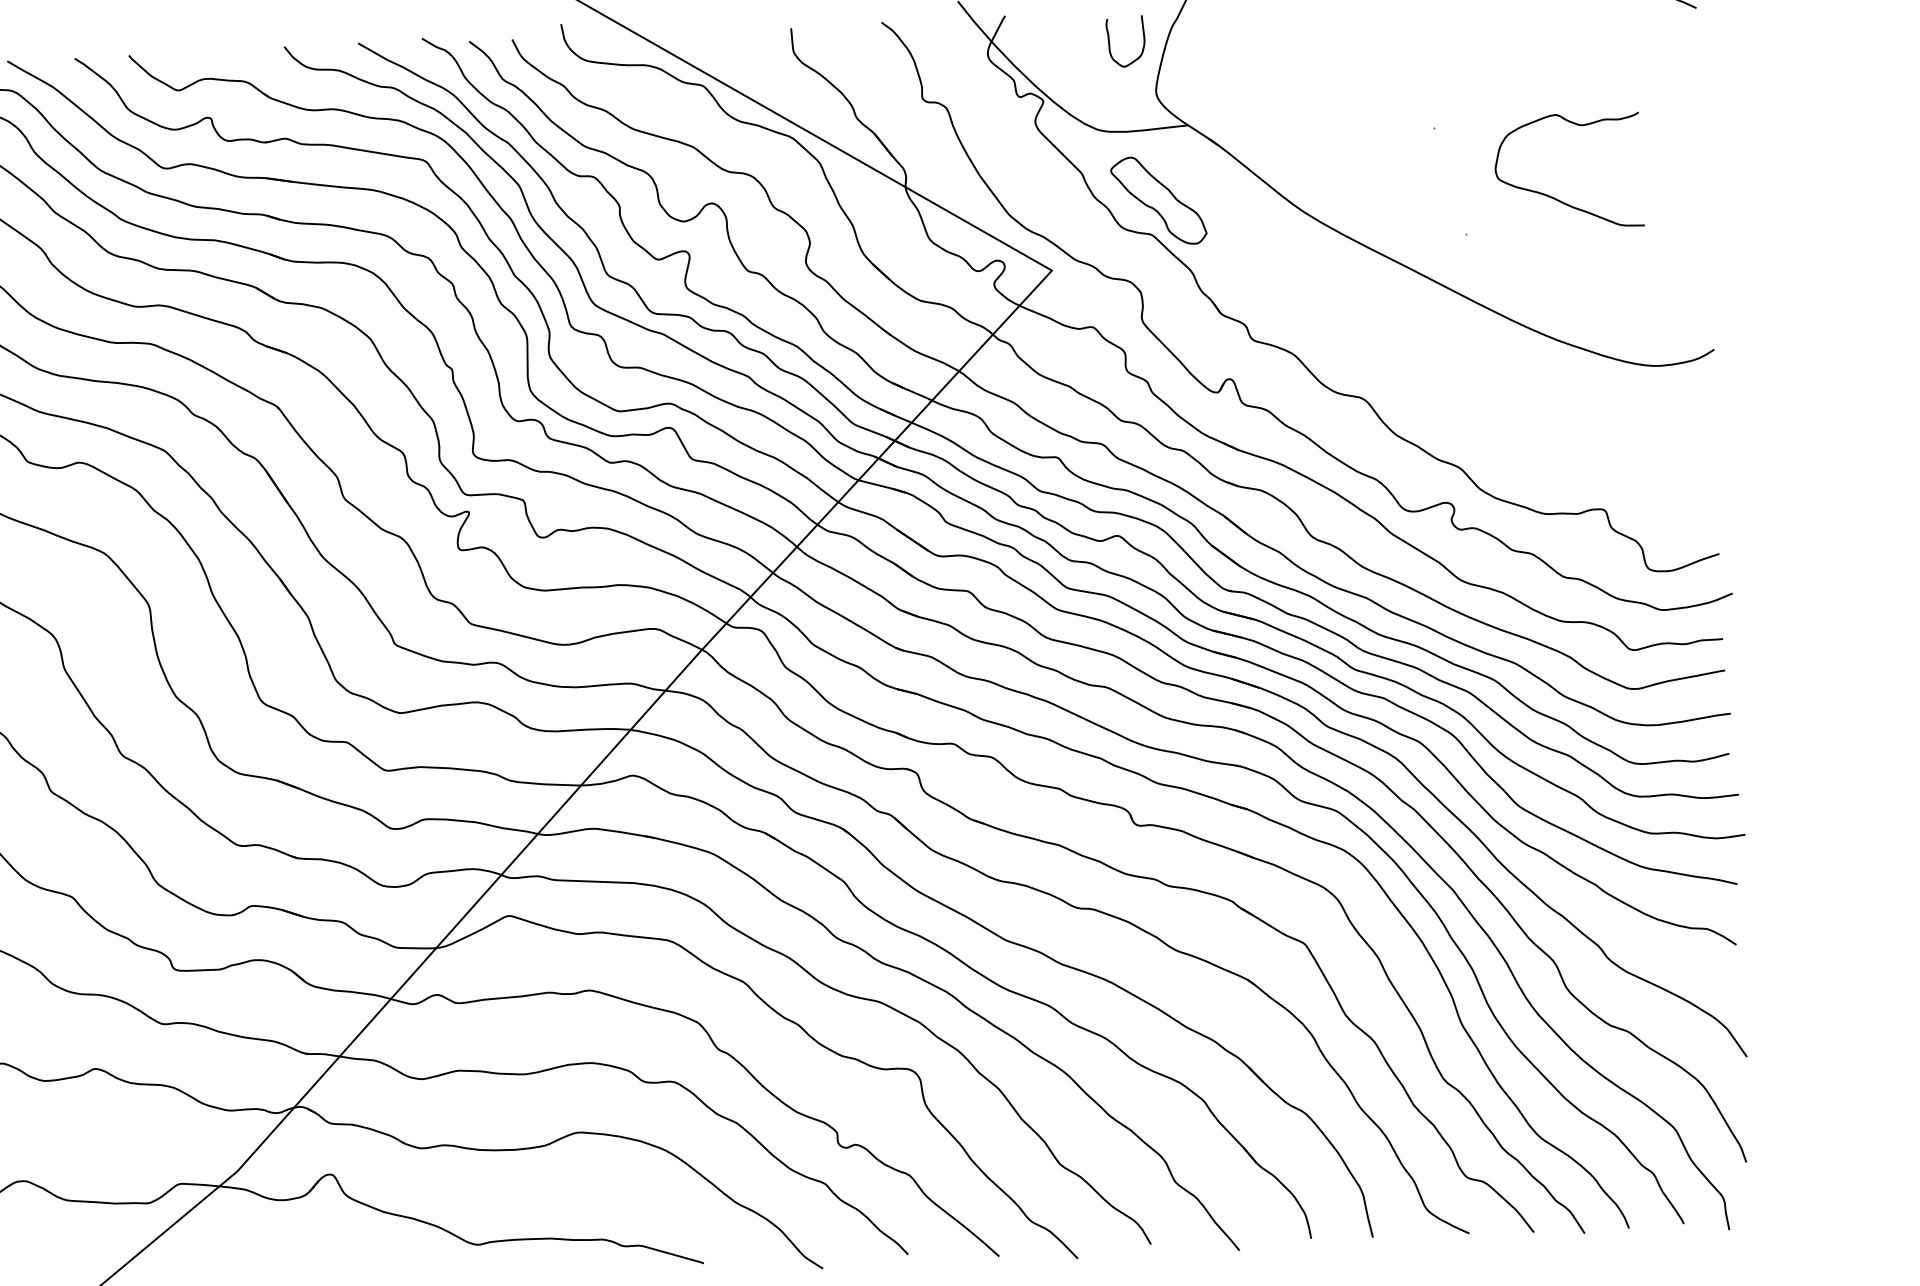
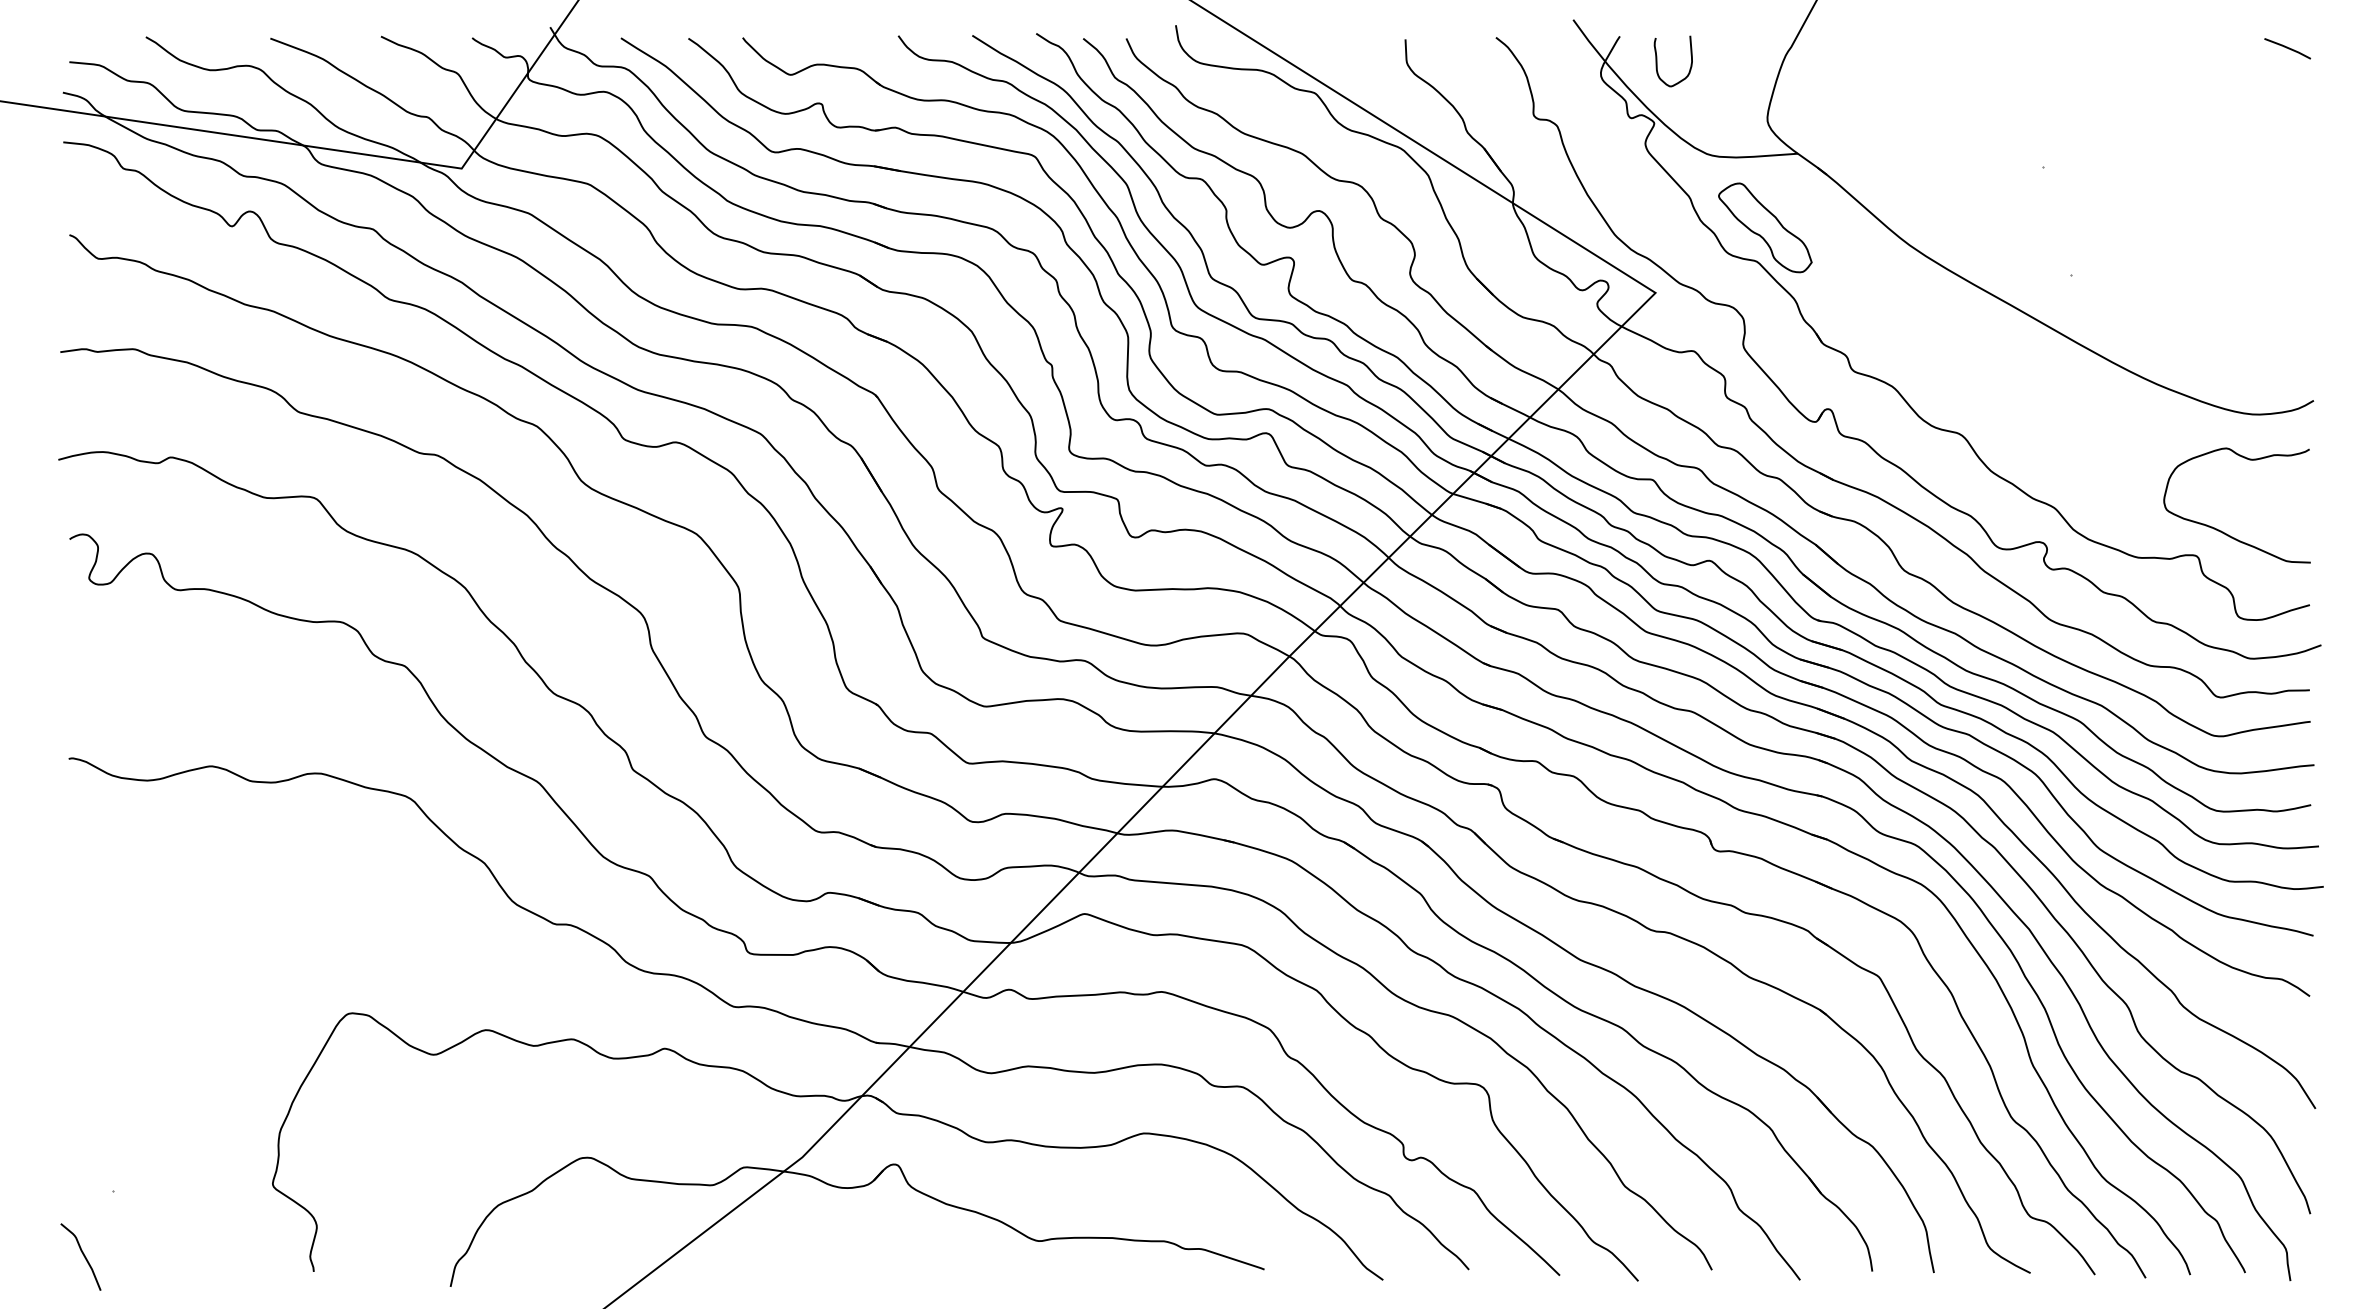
curve: (1110, 42) -> (1657, 61), moved
curve: (1556, 198) -> (2223, 531), moved

